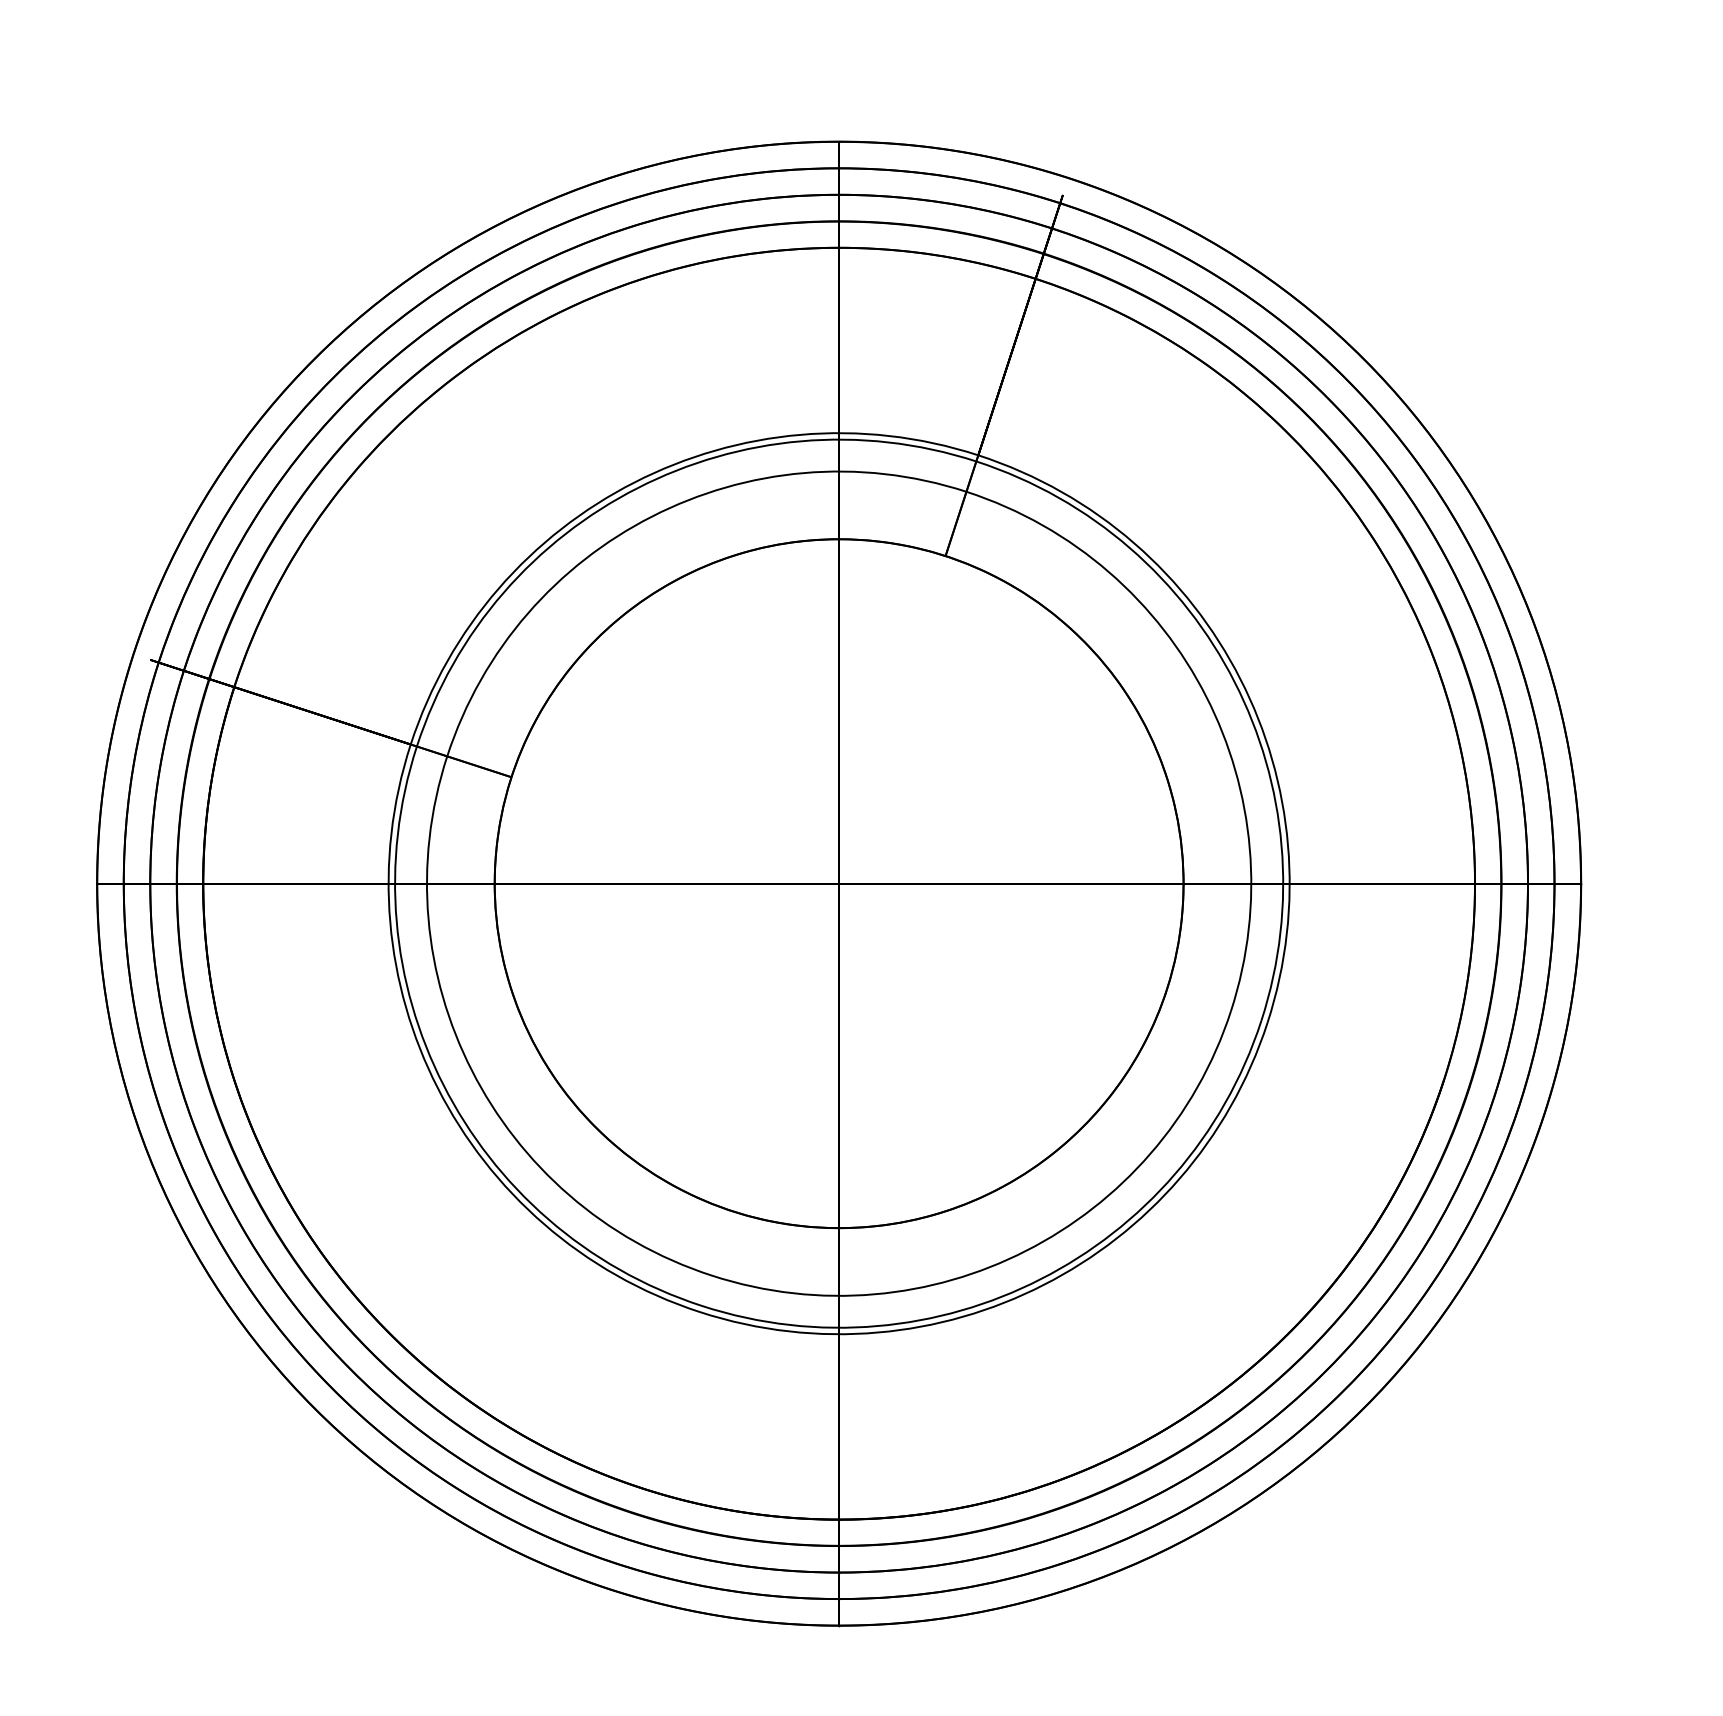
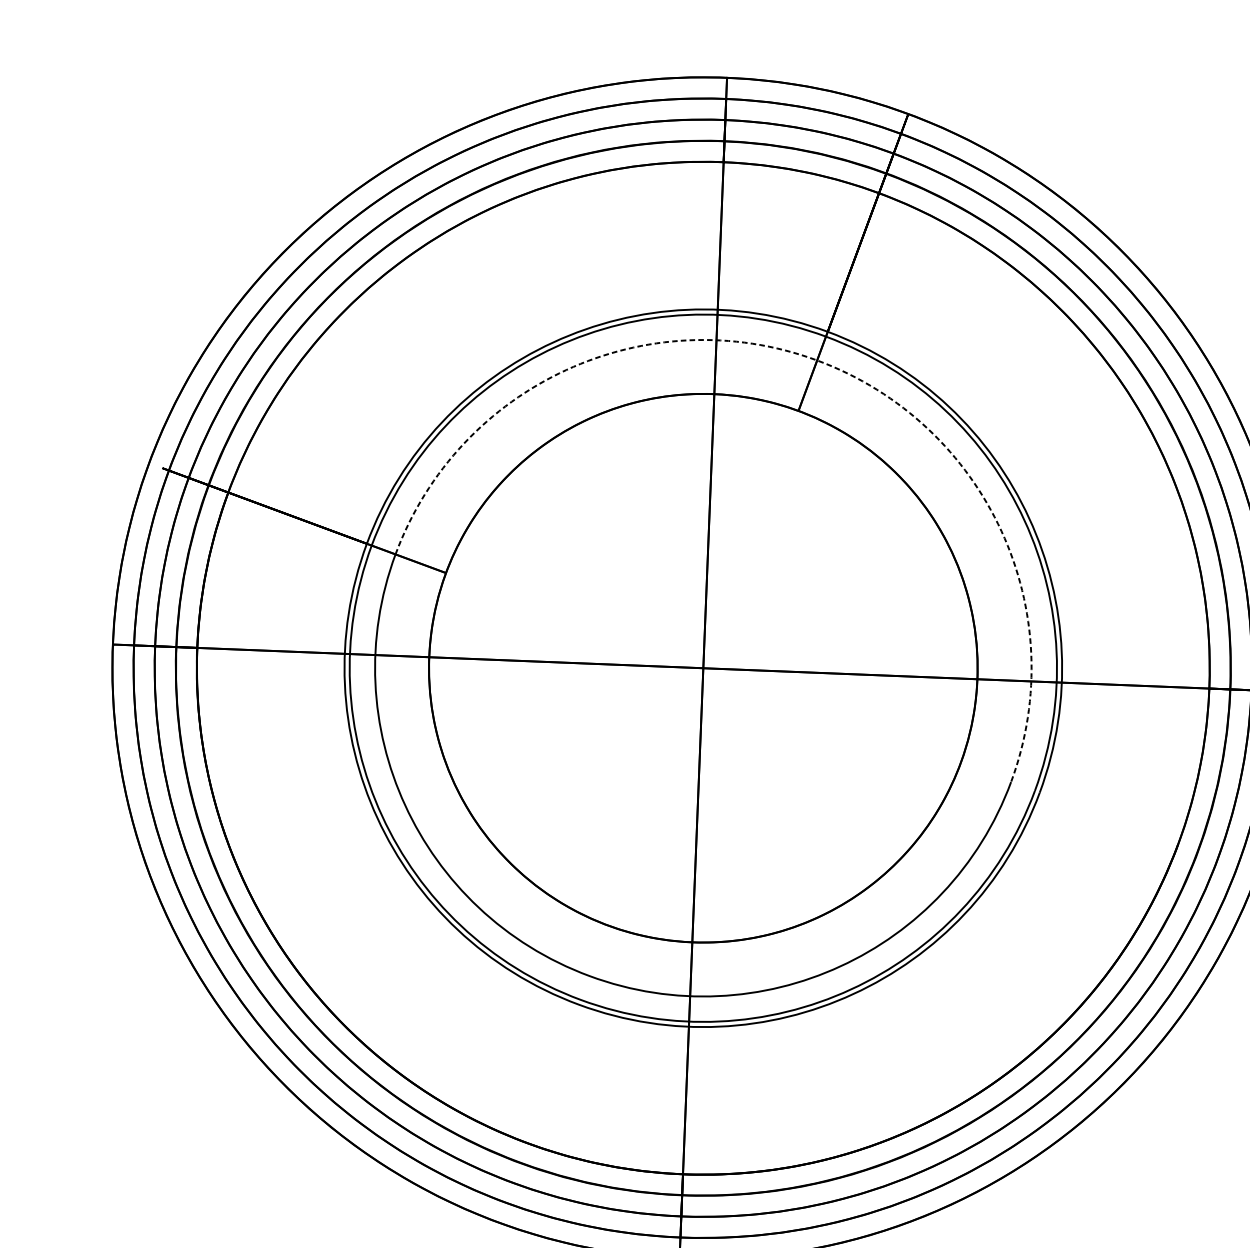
arc: (966, 491) -> (817, 360), solid -> dashed

